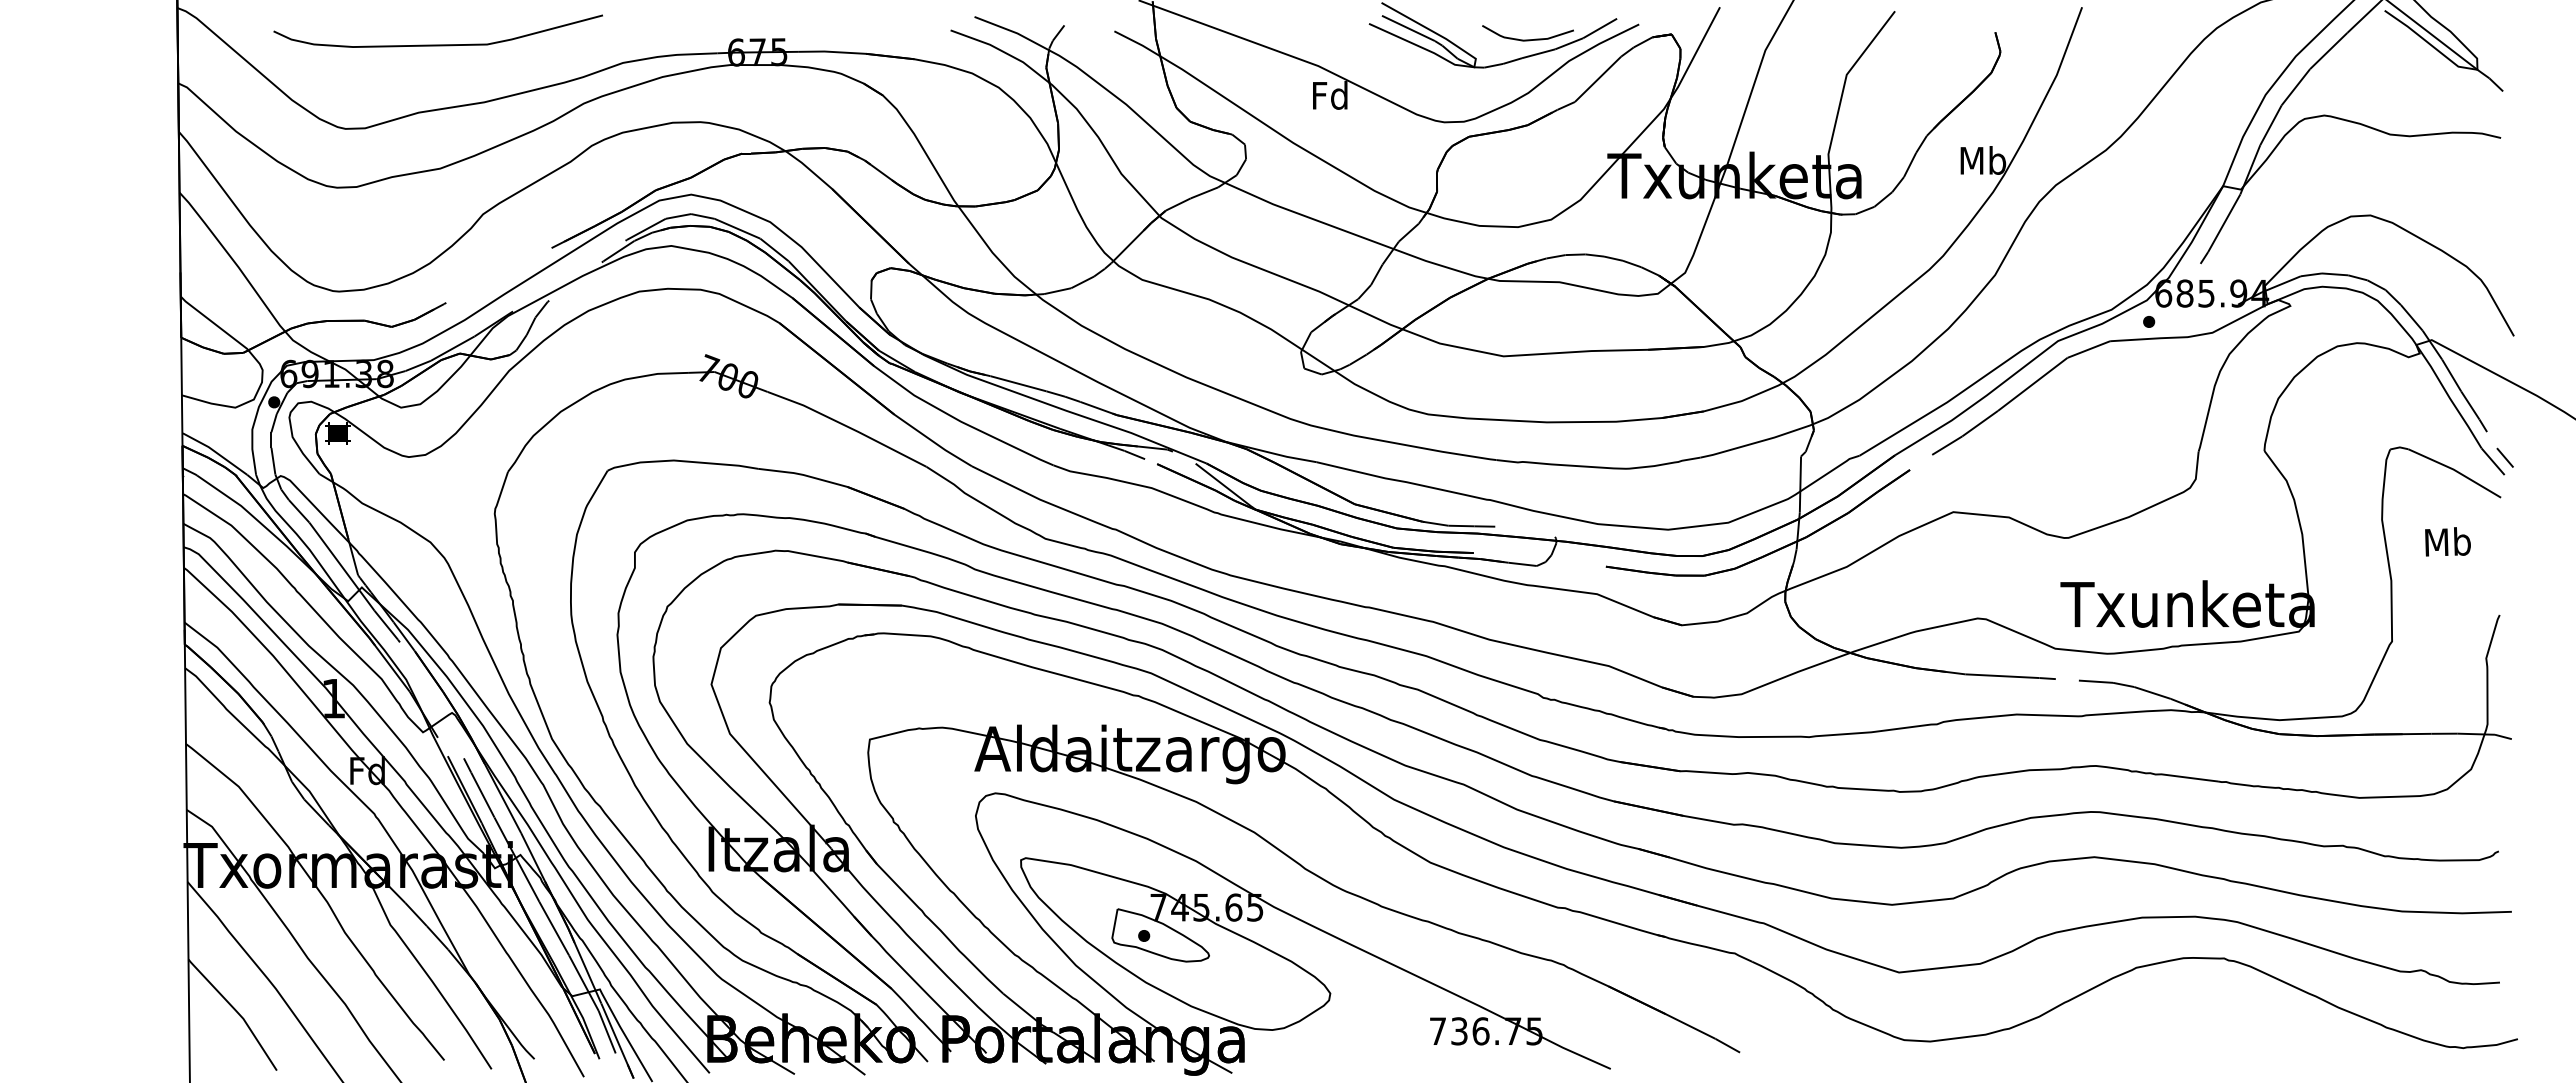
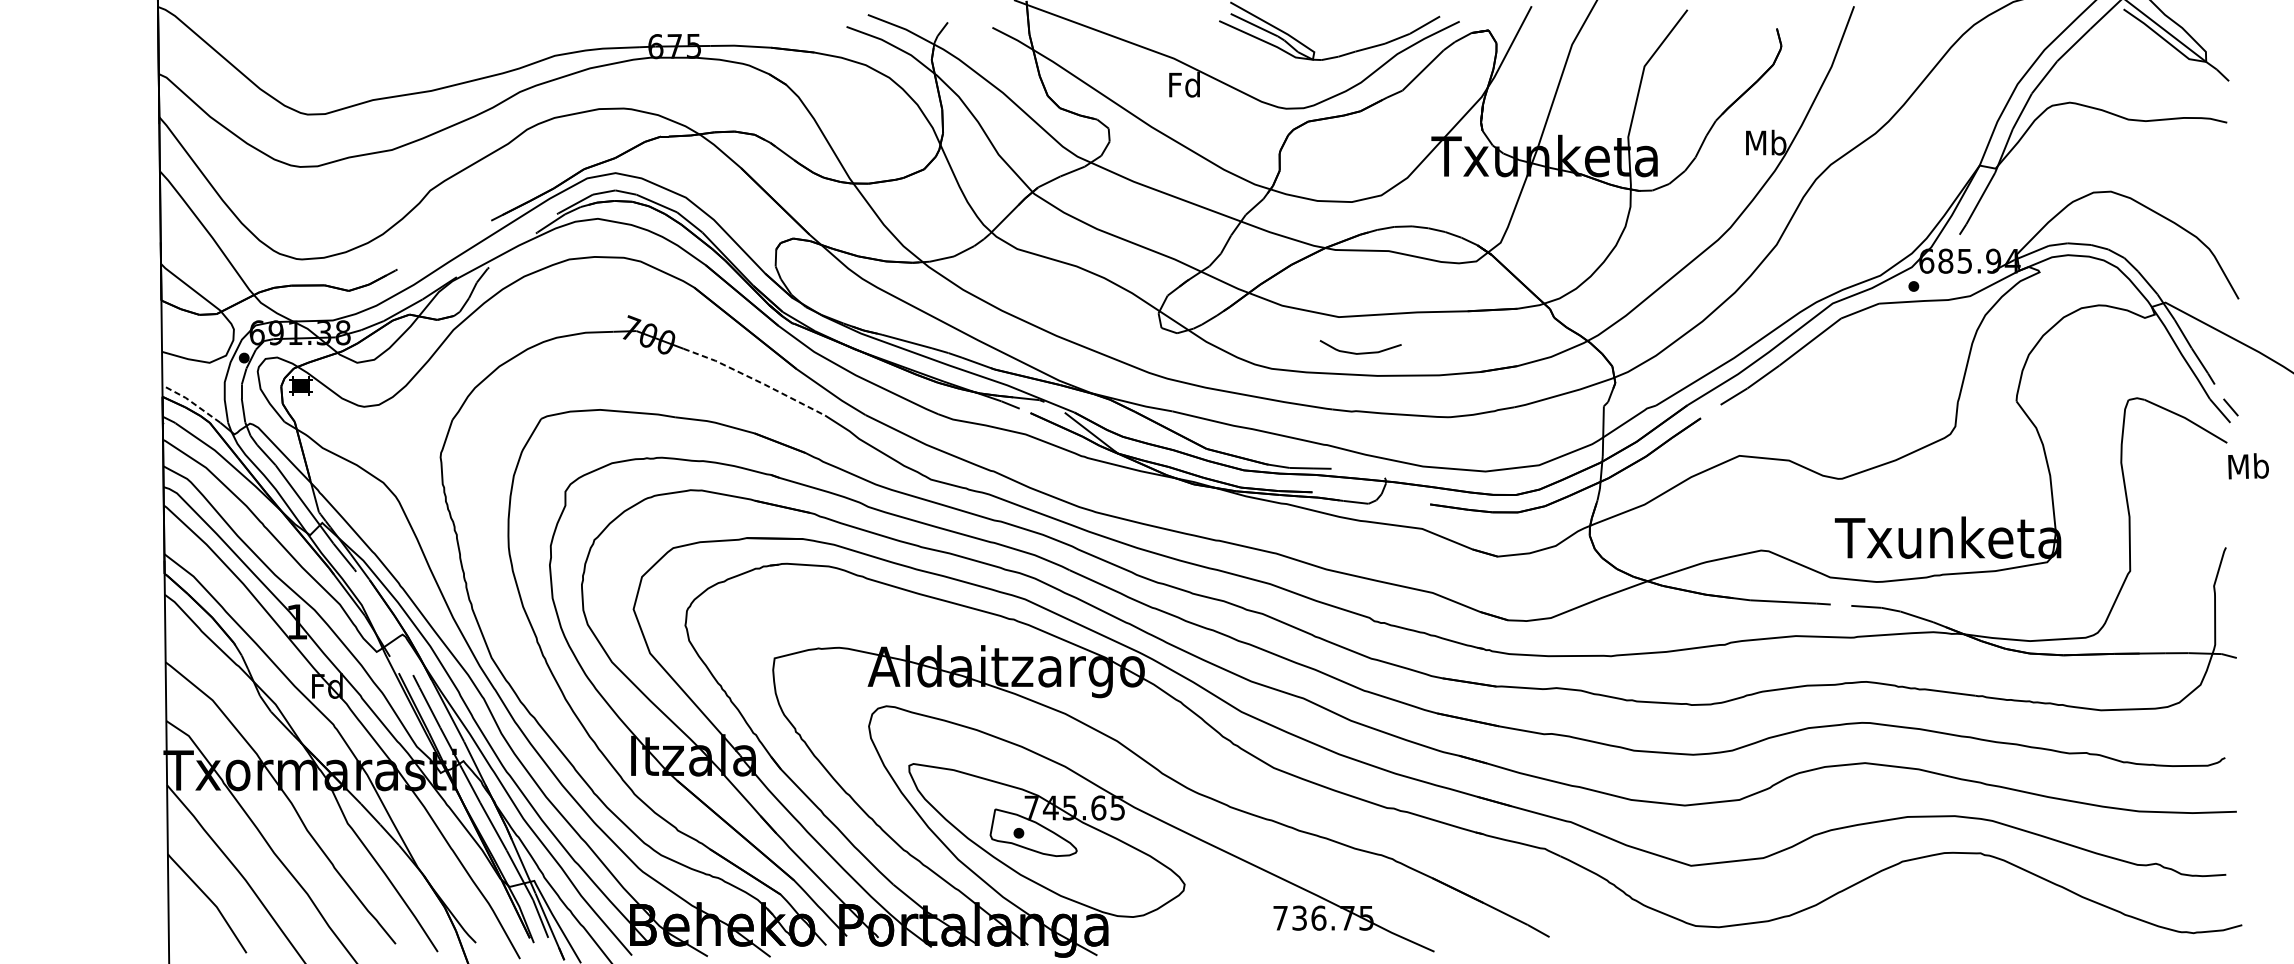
curve: (1527, 39) -> (1360, 352), moved
curve: (437, 44) -> (389, 39), removed
line: (847, 426) -> (754, 379), solid -> dashed
line: (215, 451) -> (191, 401), solid -> dashed
text: (2447, 541) -> (2248, 465), moved

